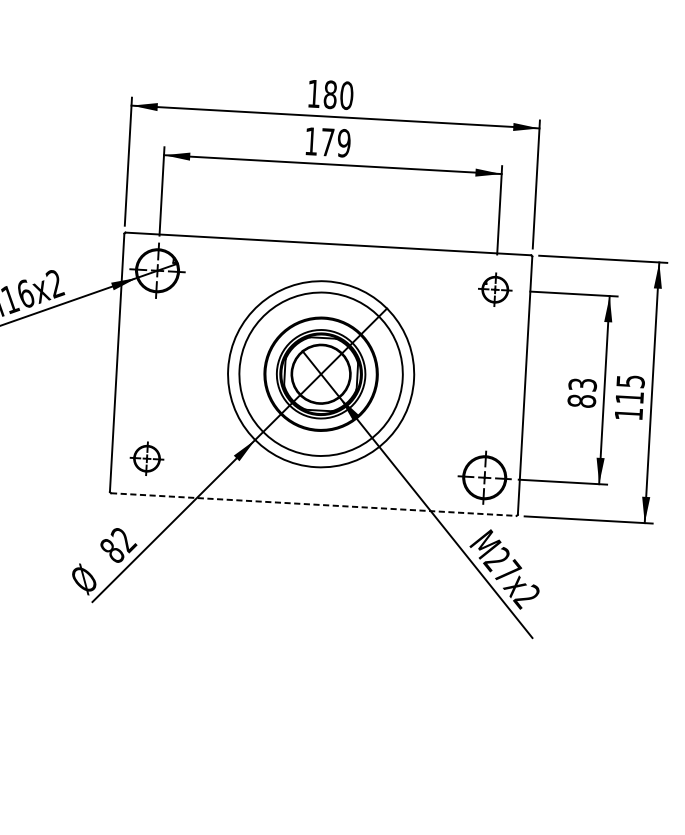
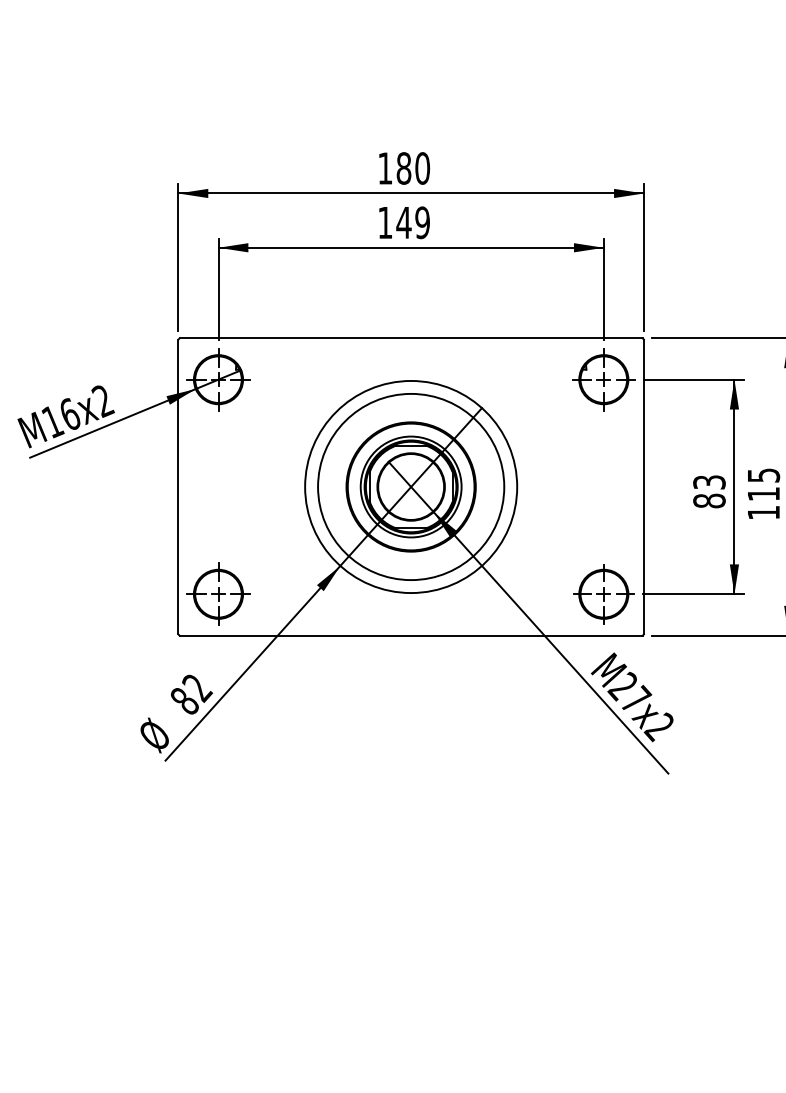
text: (327, 142) -> (403, 222), 179 -> 149
part: (494, 289) -> (603, 379), size x1.67
part: (147, 458) -> (218, 593), size x1.67
line: (314, 504) -> (411, 635), dashed -> solid

